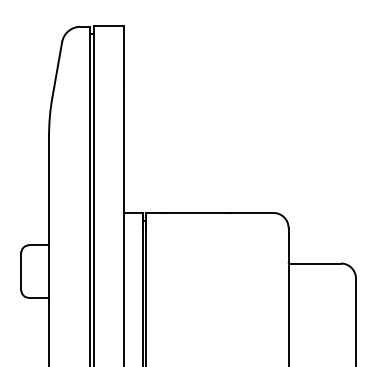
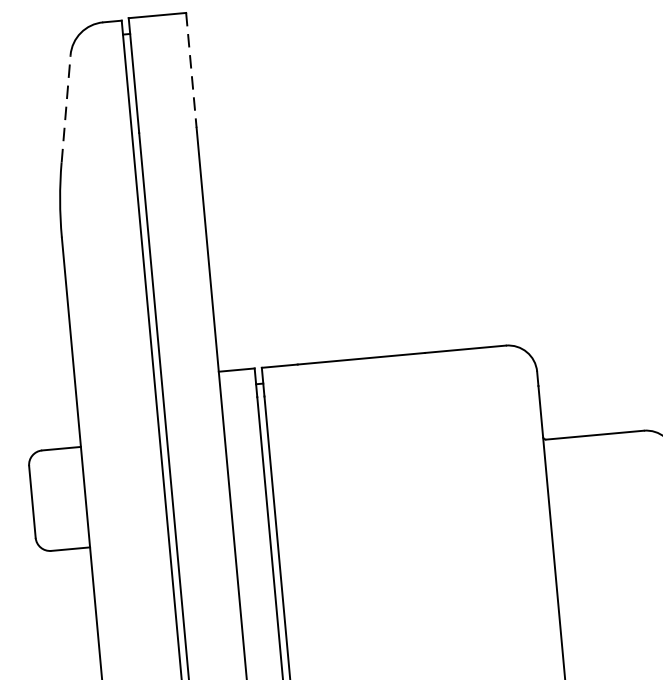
line: (123, 55) -> (190, 69), solid -> dashed
line: (57, 69) -> (66, 108), solid -> dashed

